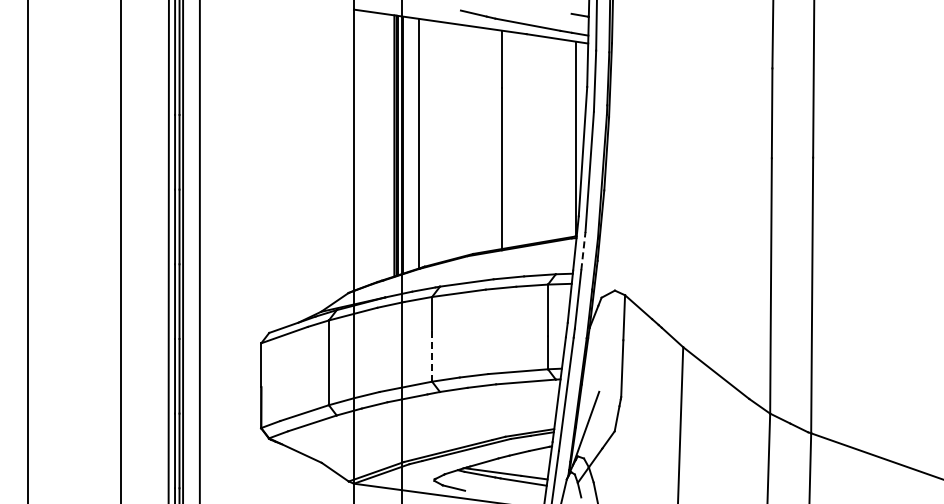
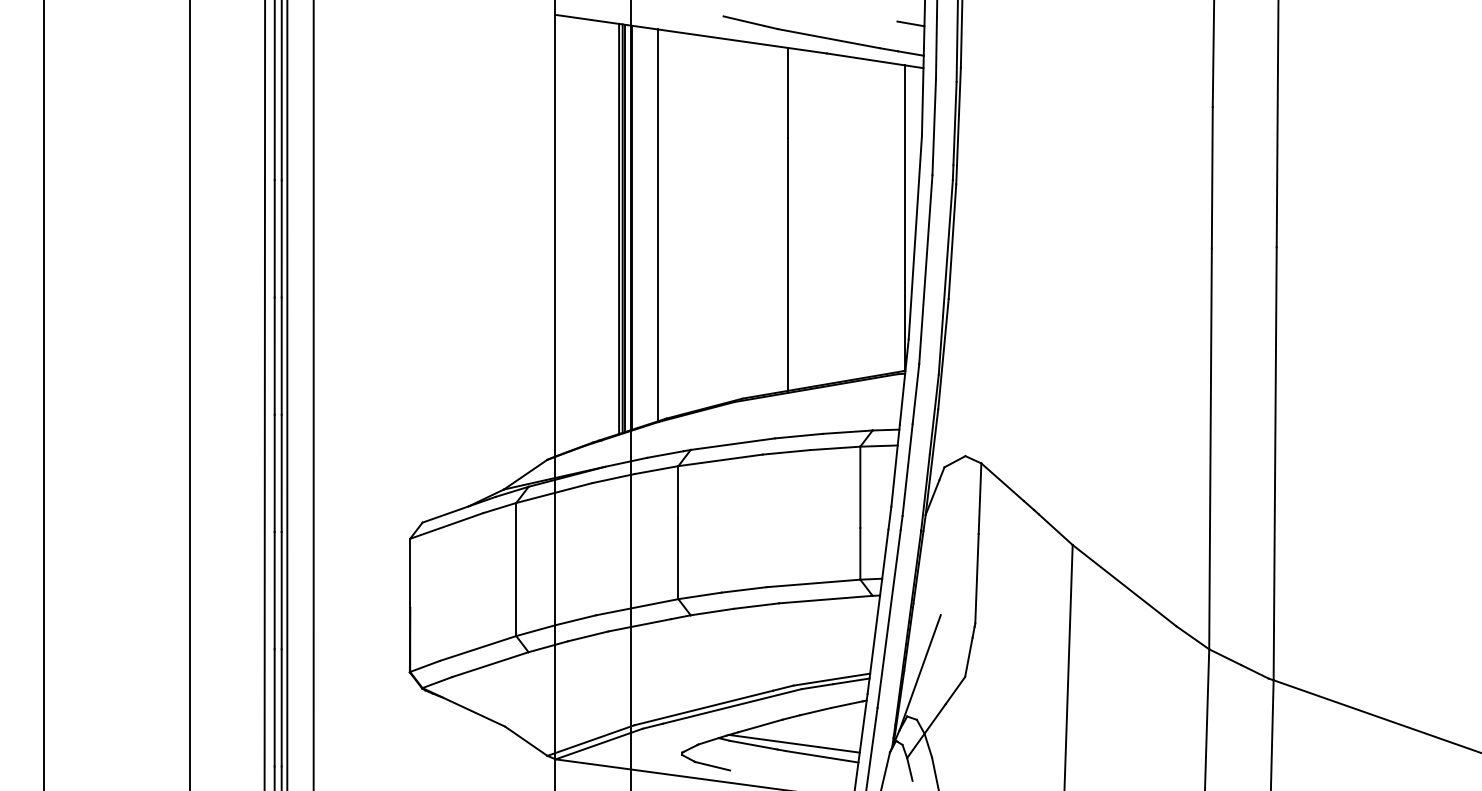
line: (583, 250) -> (916, 393), dashed -> solid
line: (432, 355) -> (678, 558), dashed -> solid

